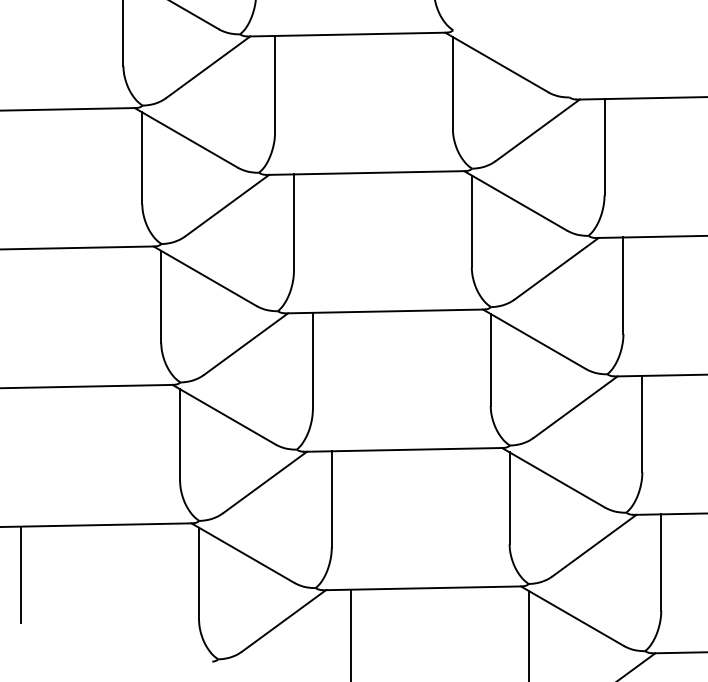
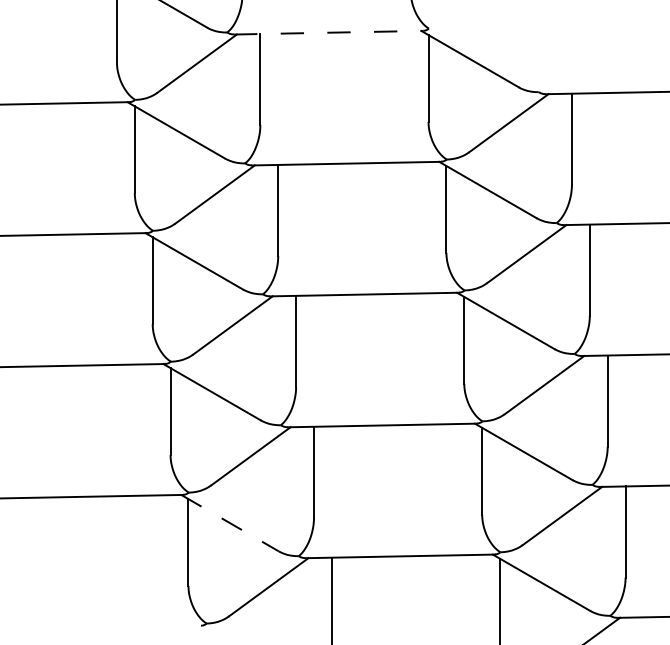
line: (347, 34) -> (328, 32), solid -> dashed
line: (243, 553) -> (230, 523), solid -> dashed
line: (21, 574) -> (20, 543), removed

